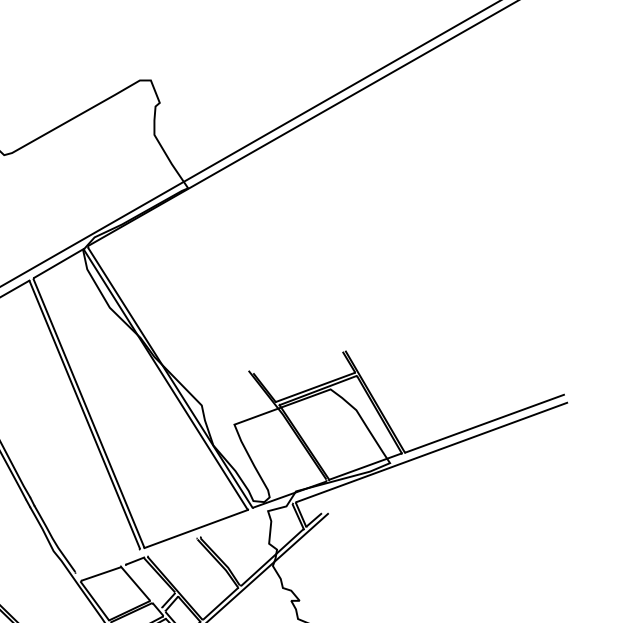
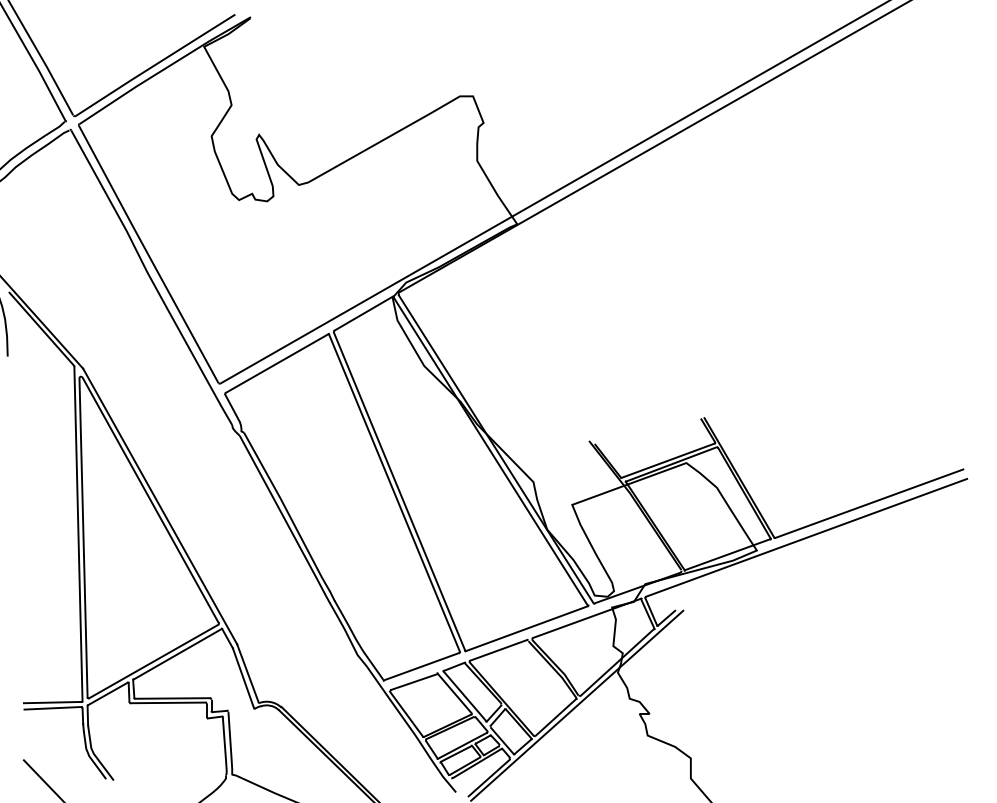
line: (246, 519) -> (586, 617), added
line: (172, 546) -> (498, 649), added
line: (106, 560) -> (420, 666), added
line: (143, 585) -> (464, 695), added

